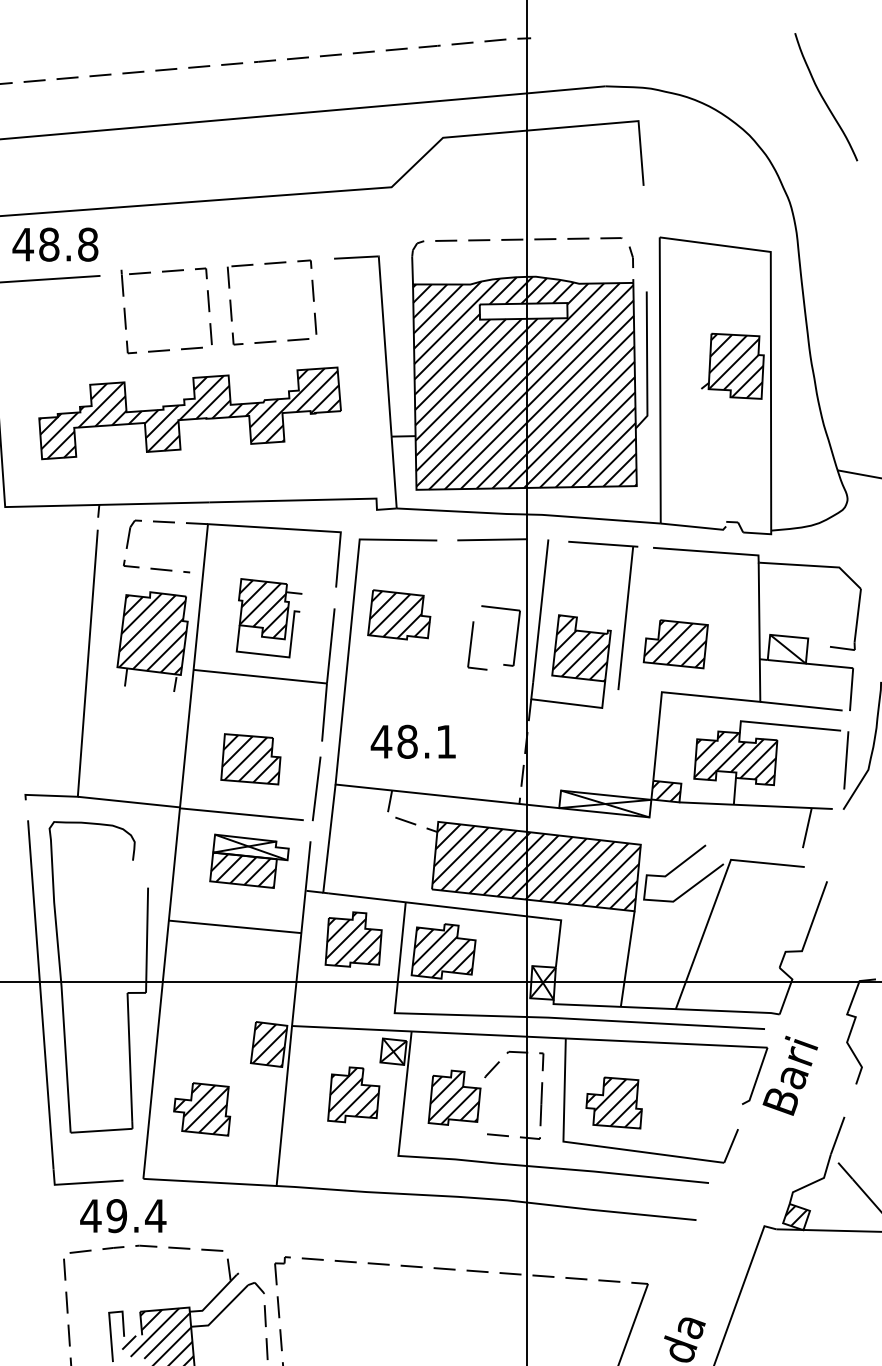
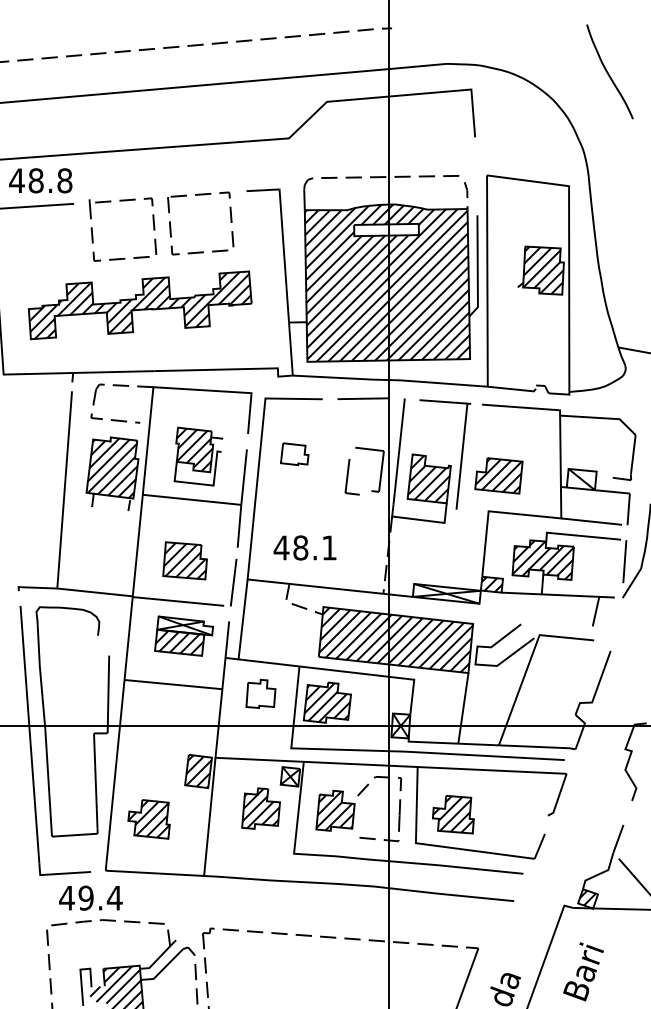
part: (399, 614) -> (294, 453), size x0.6
part: (353, 939) -> (260, 693), size x0.7
text: (790, 1075) -> (583, 971), moved

